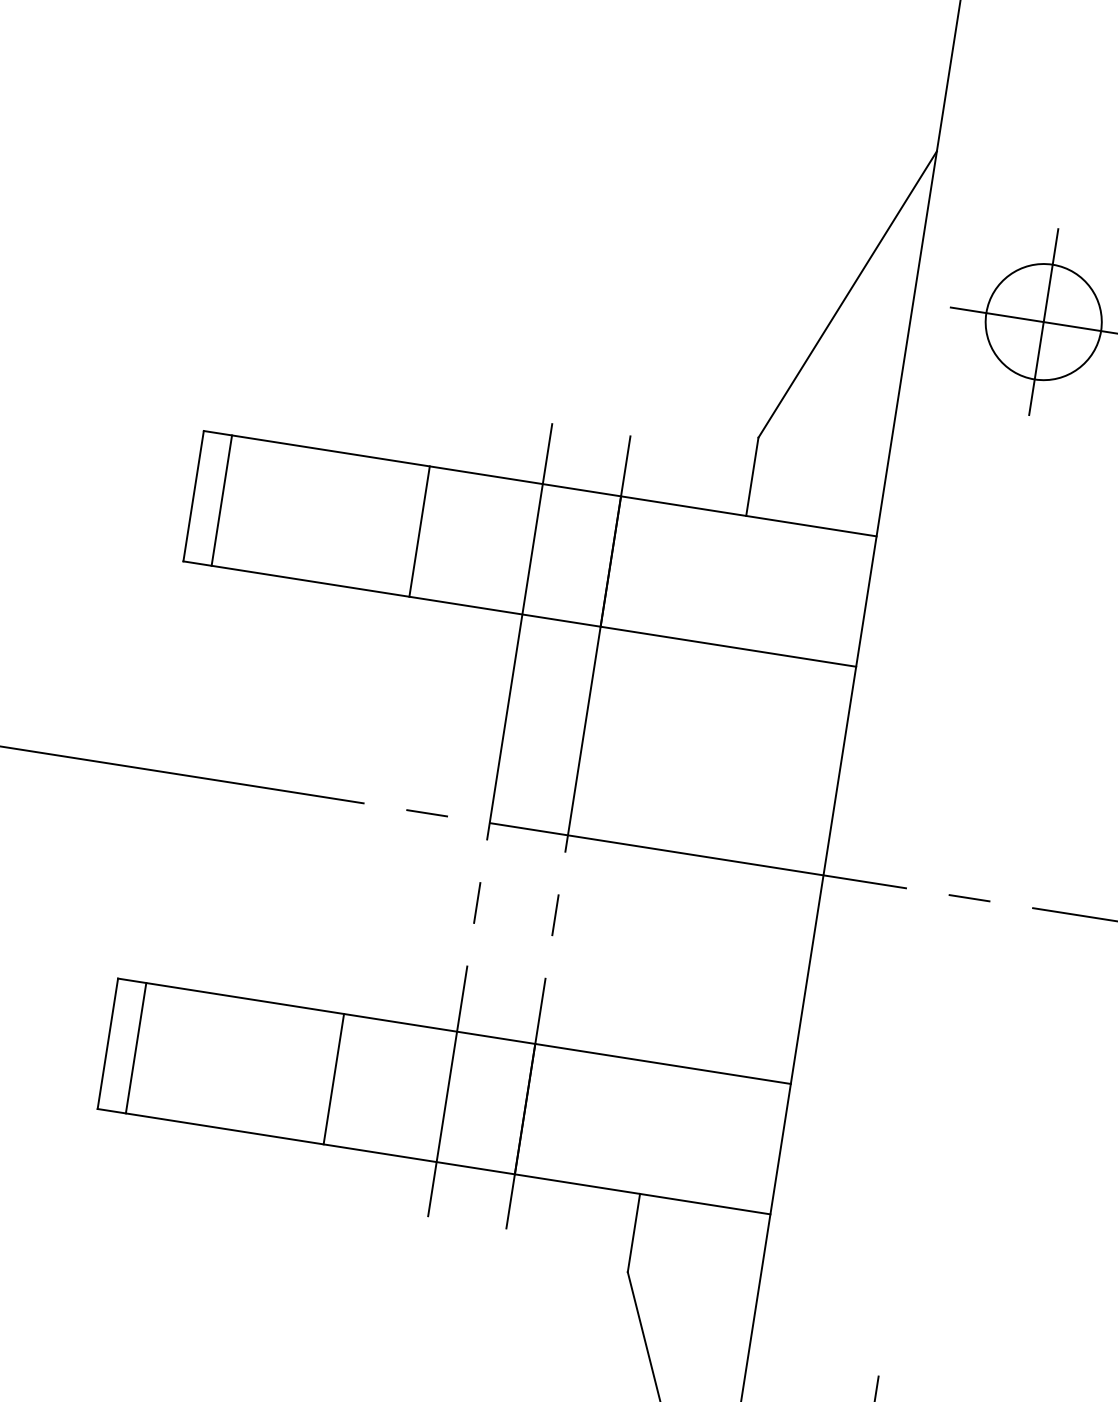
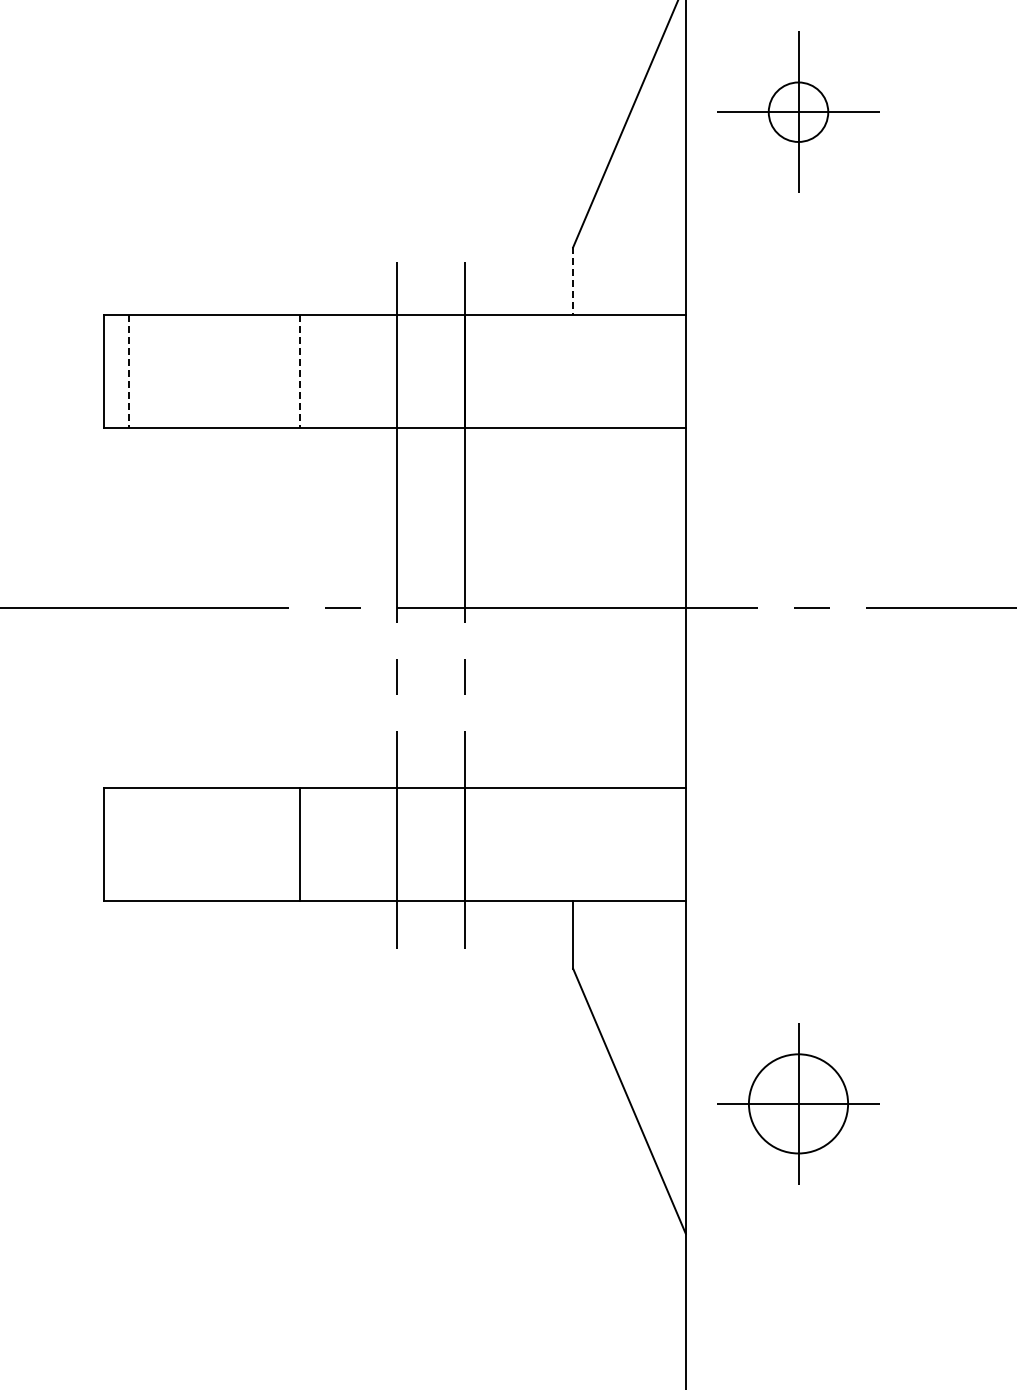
circle: (1043, 321) -> (798, 111), size x0.6
line: (752, 477) -> (573, 281), solid -> dashed
line: (221, 500) -> (128, 371), solid -> dashed
line: (419, 531) -> (299, 371), solid -> dashed
line: (135, 1047) -> (128, 844), removed

